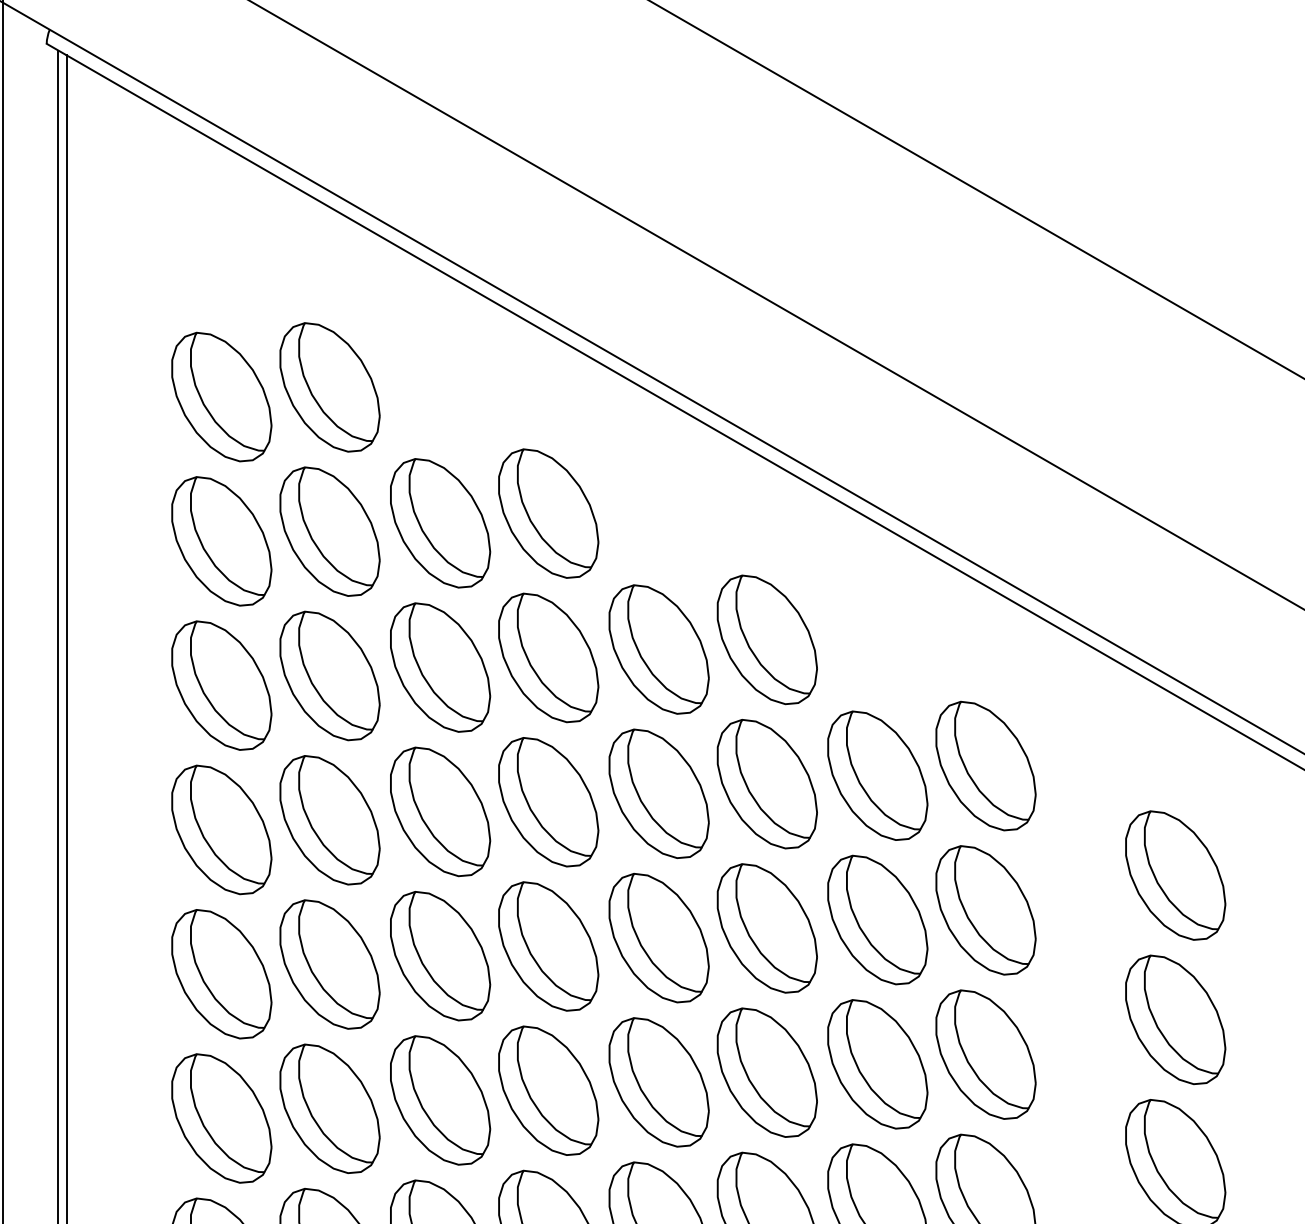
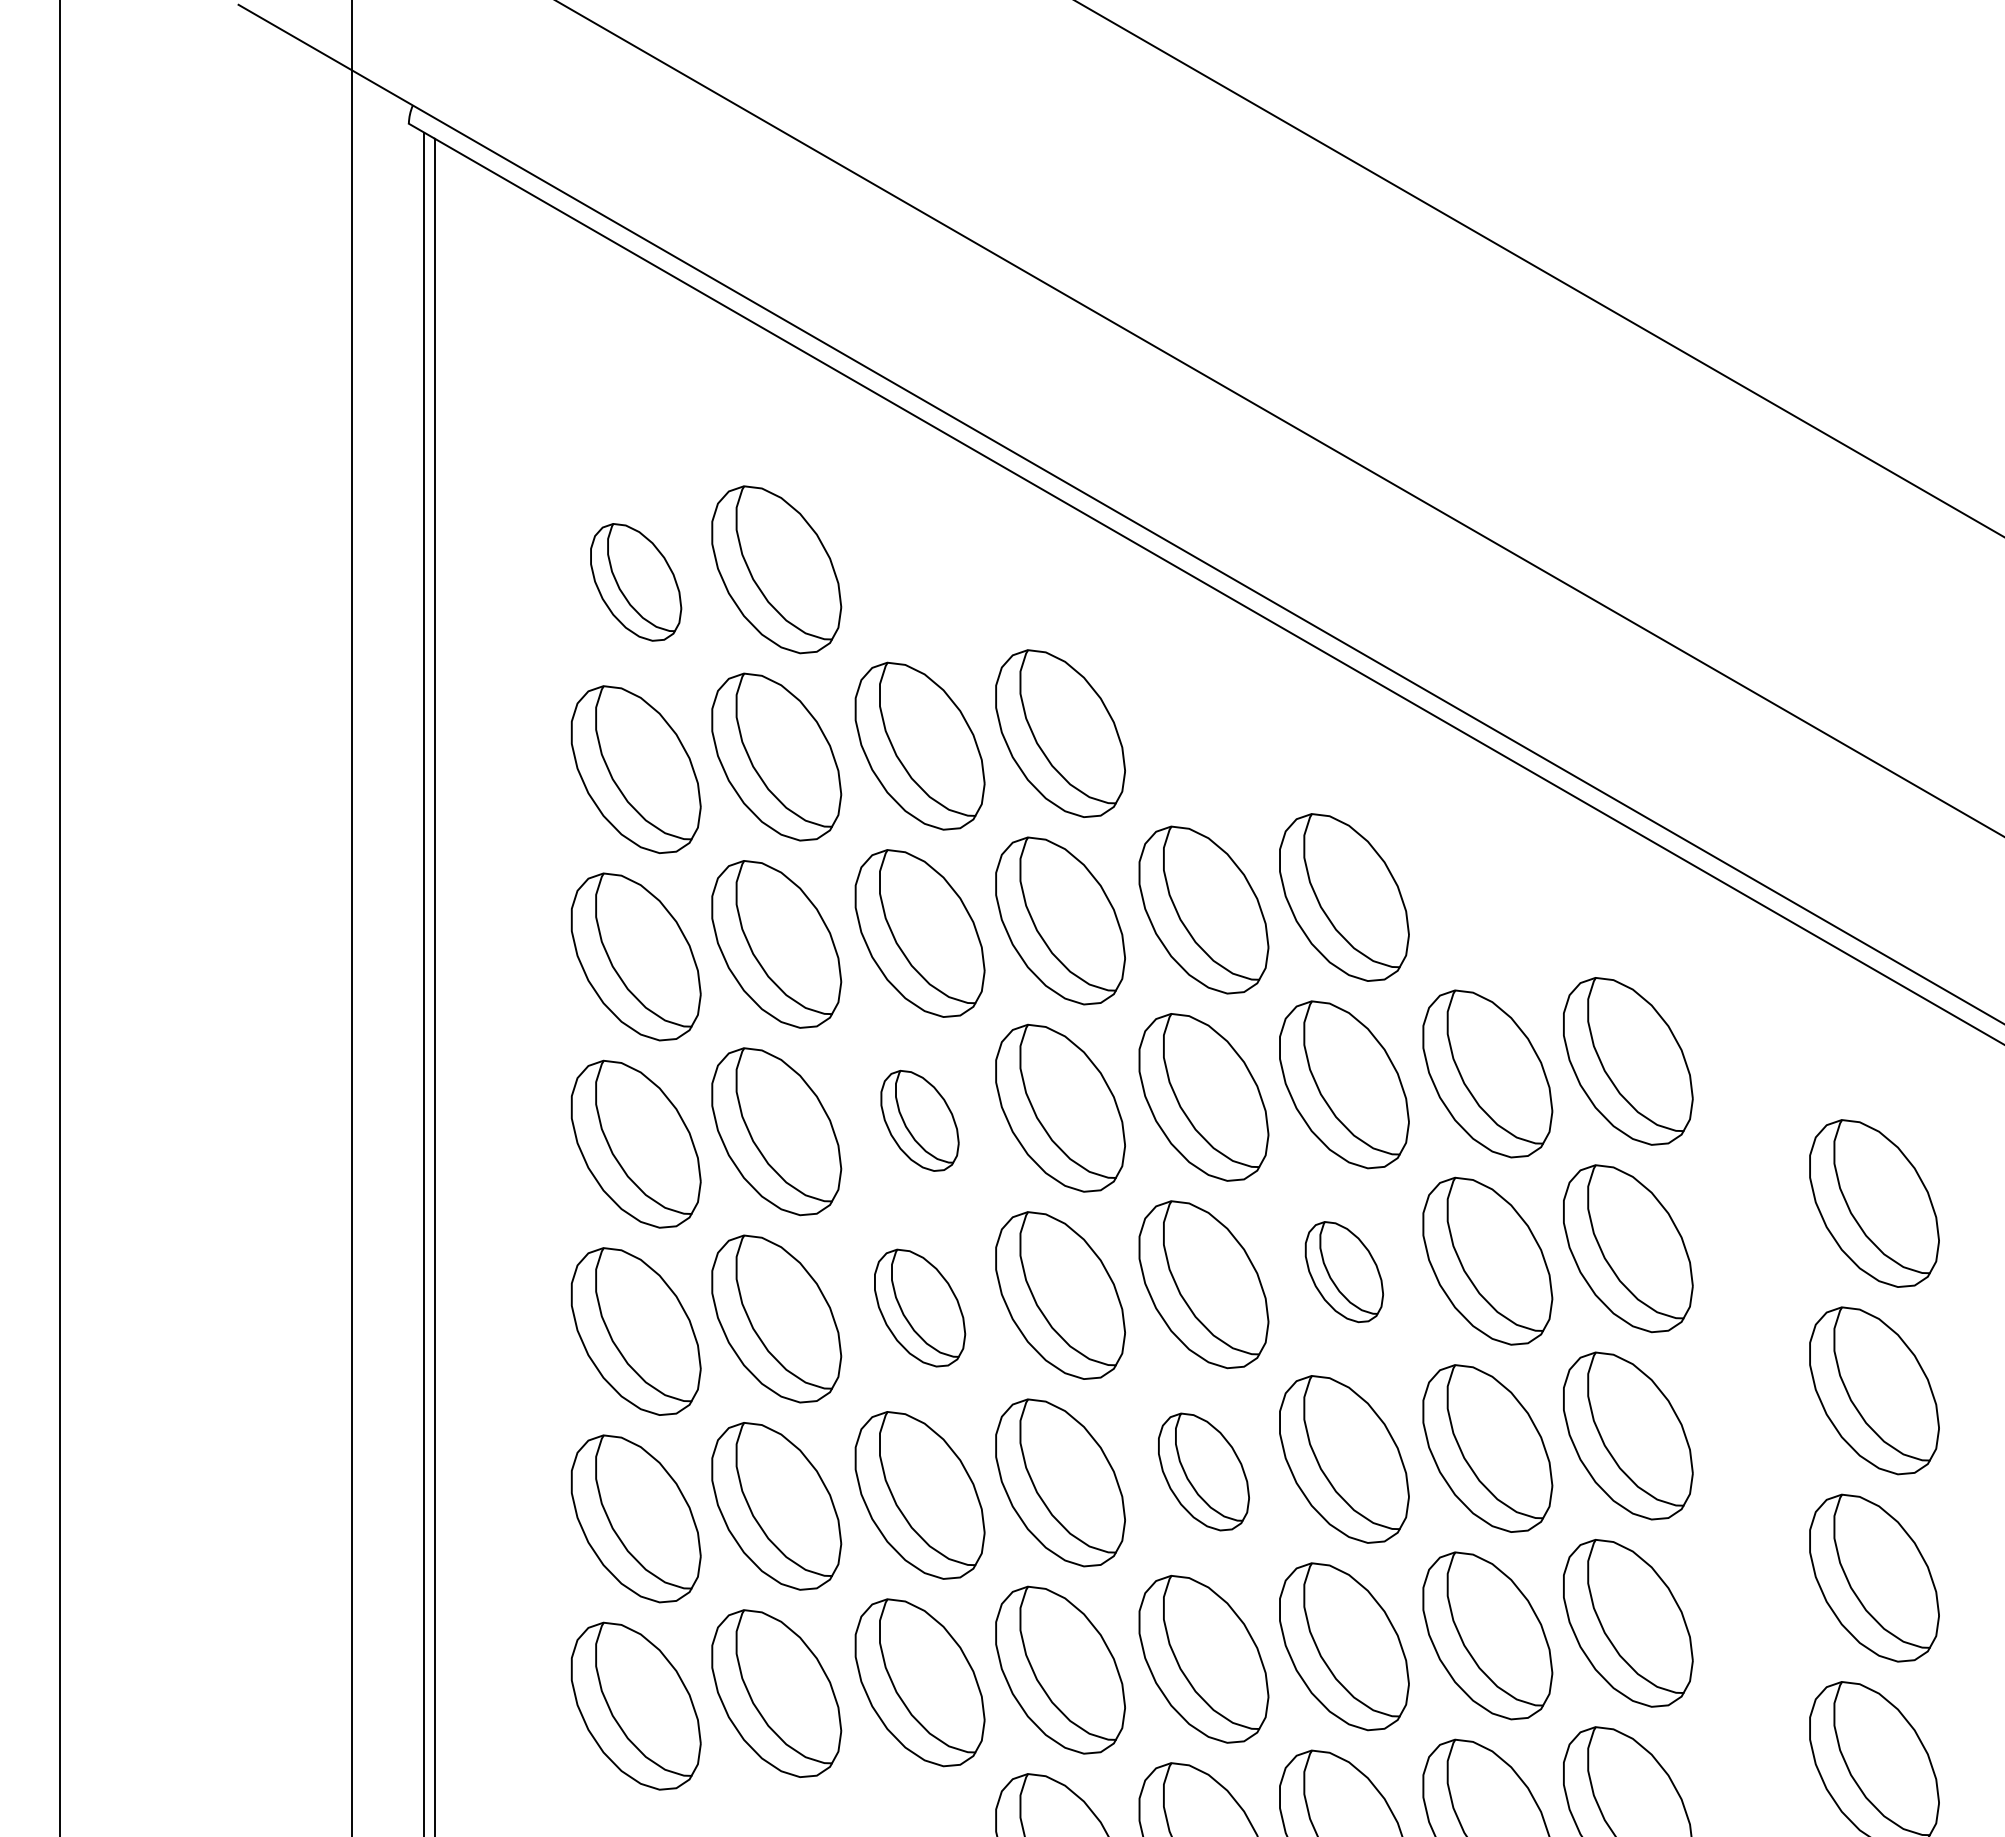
part: (221, 397) -> (635, 582), size x0.7
part: (440, 811) -> (919, 1120), size x0.6
part: (767, 927) -> (1344, 1271), size x0.6
part: (440, 955) -> (919, 1307), size x0.7
part: (658, 1081) -> (1203, 1471), size x0.7

